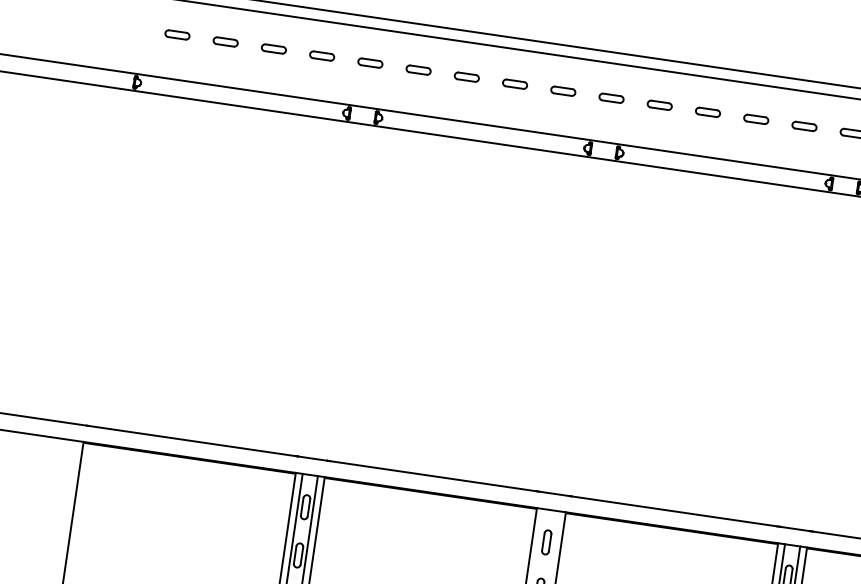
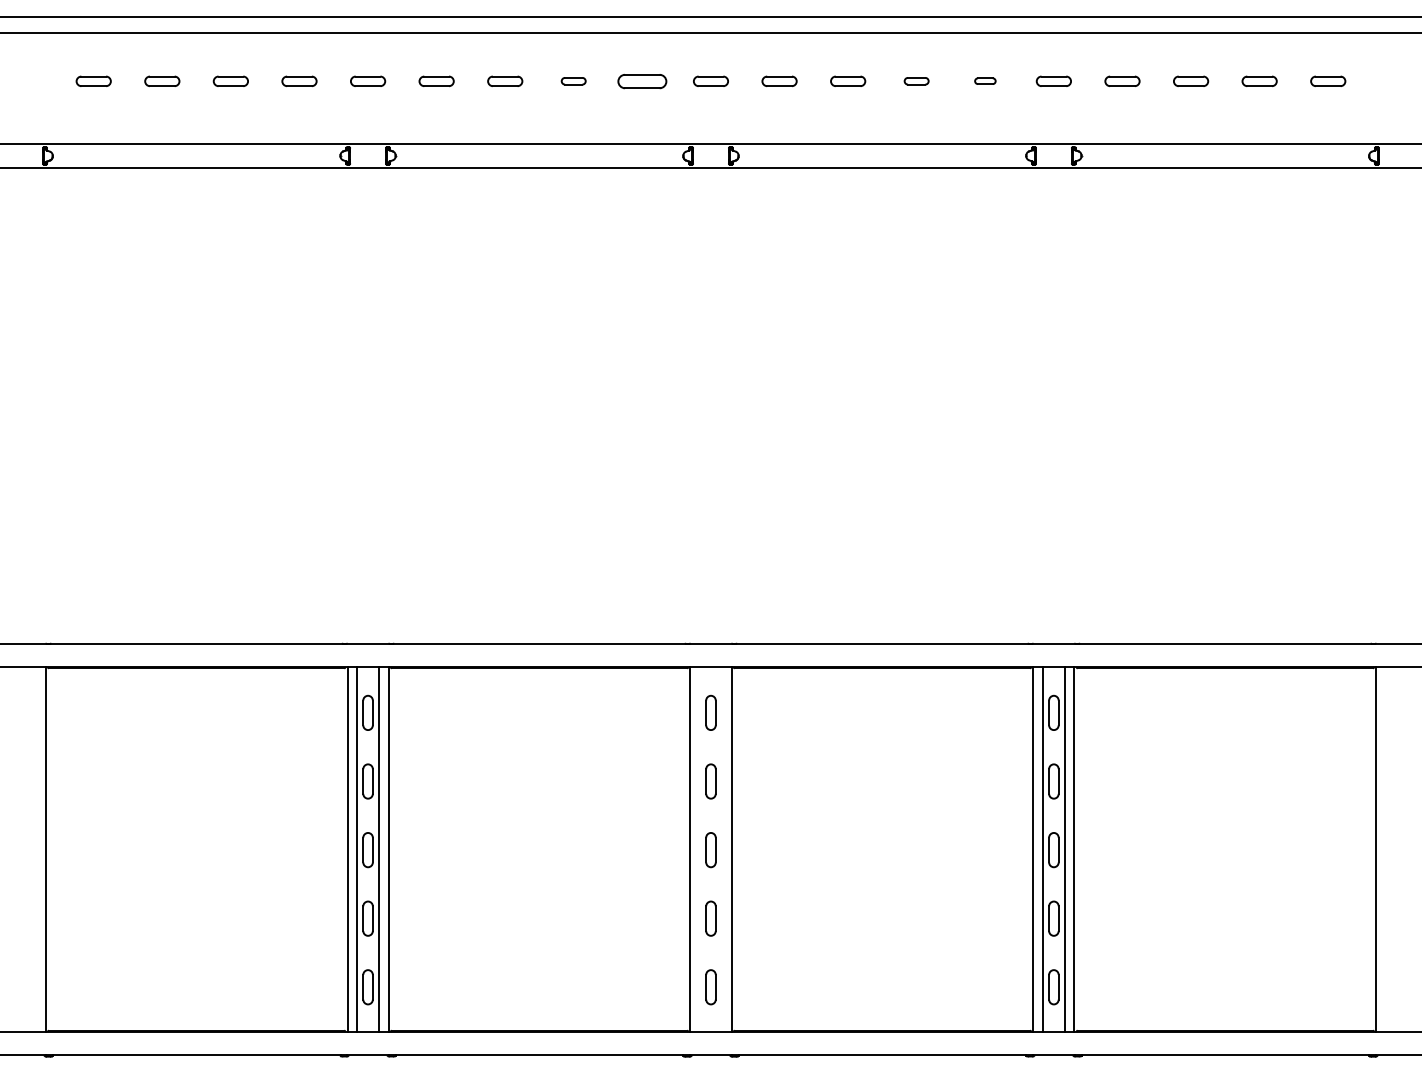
part: (514, 83) -> (573, 80), size x0.7
part: (563, 90) -> (642, 80), size x1.4
part: (756, 118) -> (916, 80), size x0.7
part: (804, 125) -> (985, 80), size x0.6

